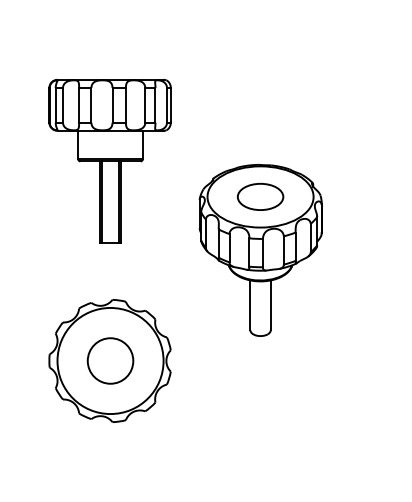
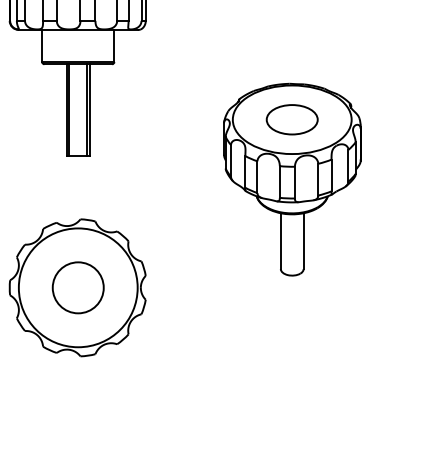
part: (260, 250) -> (292, 179), moved

